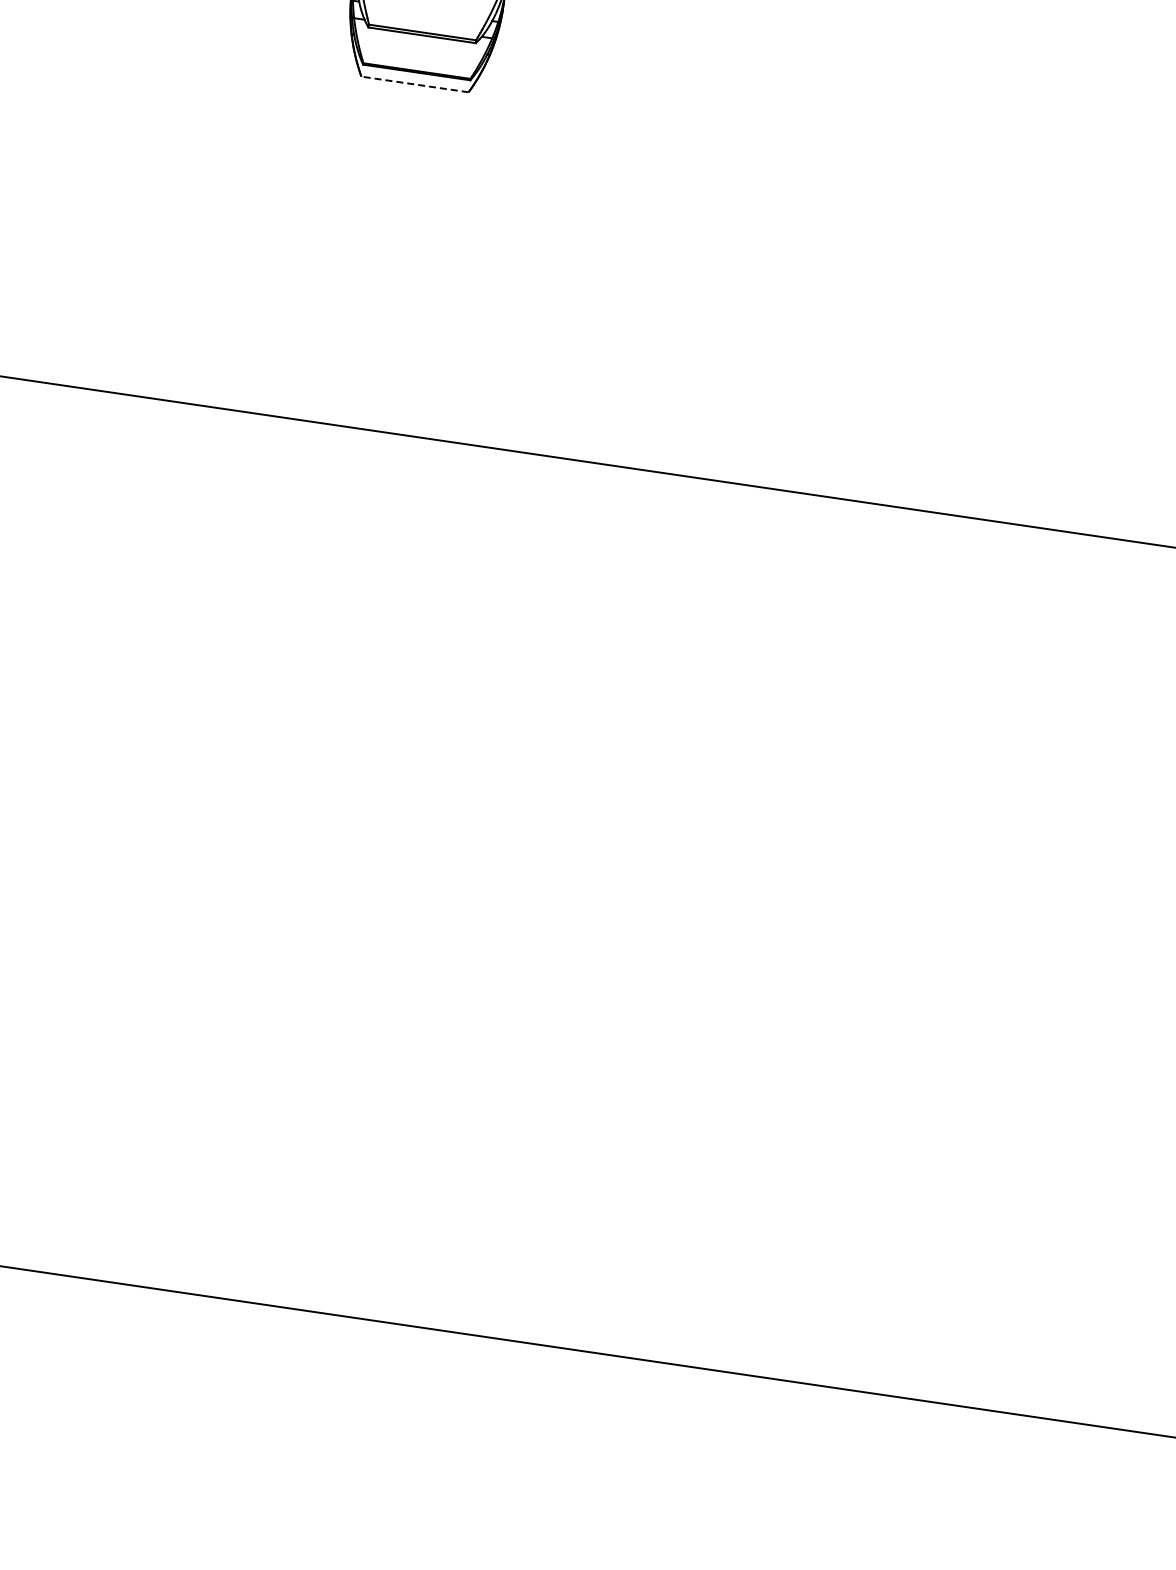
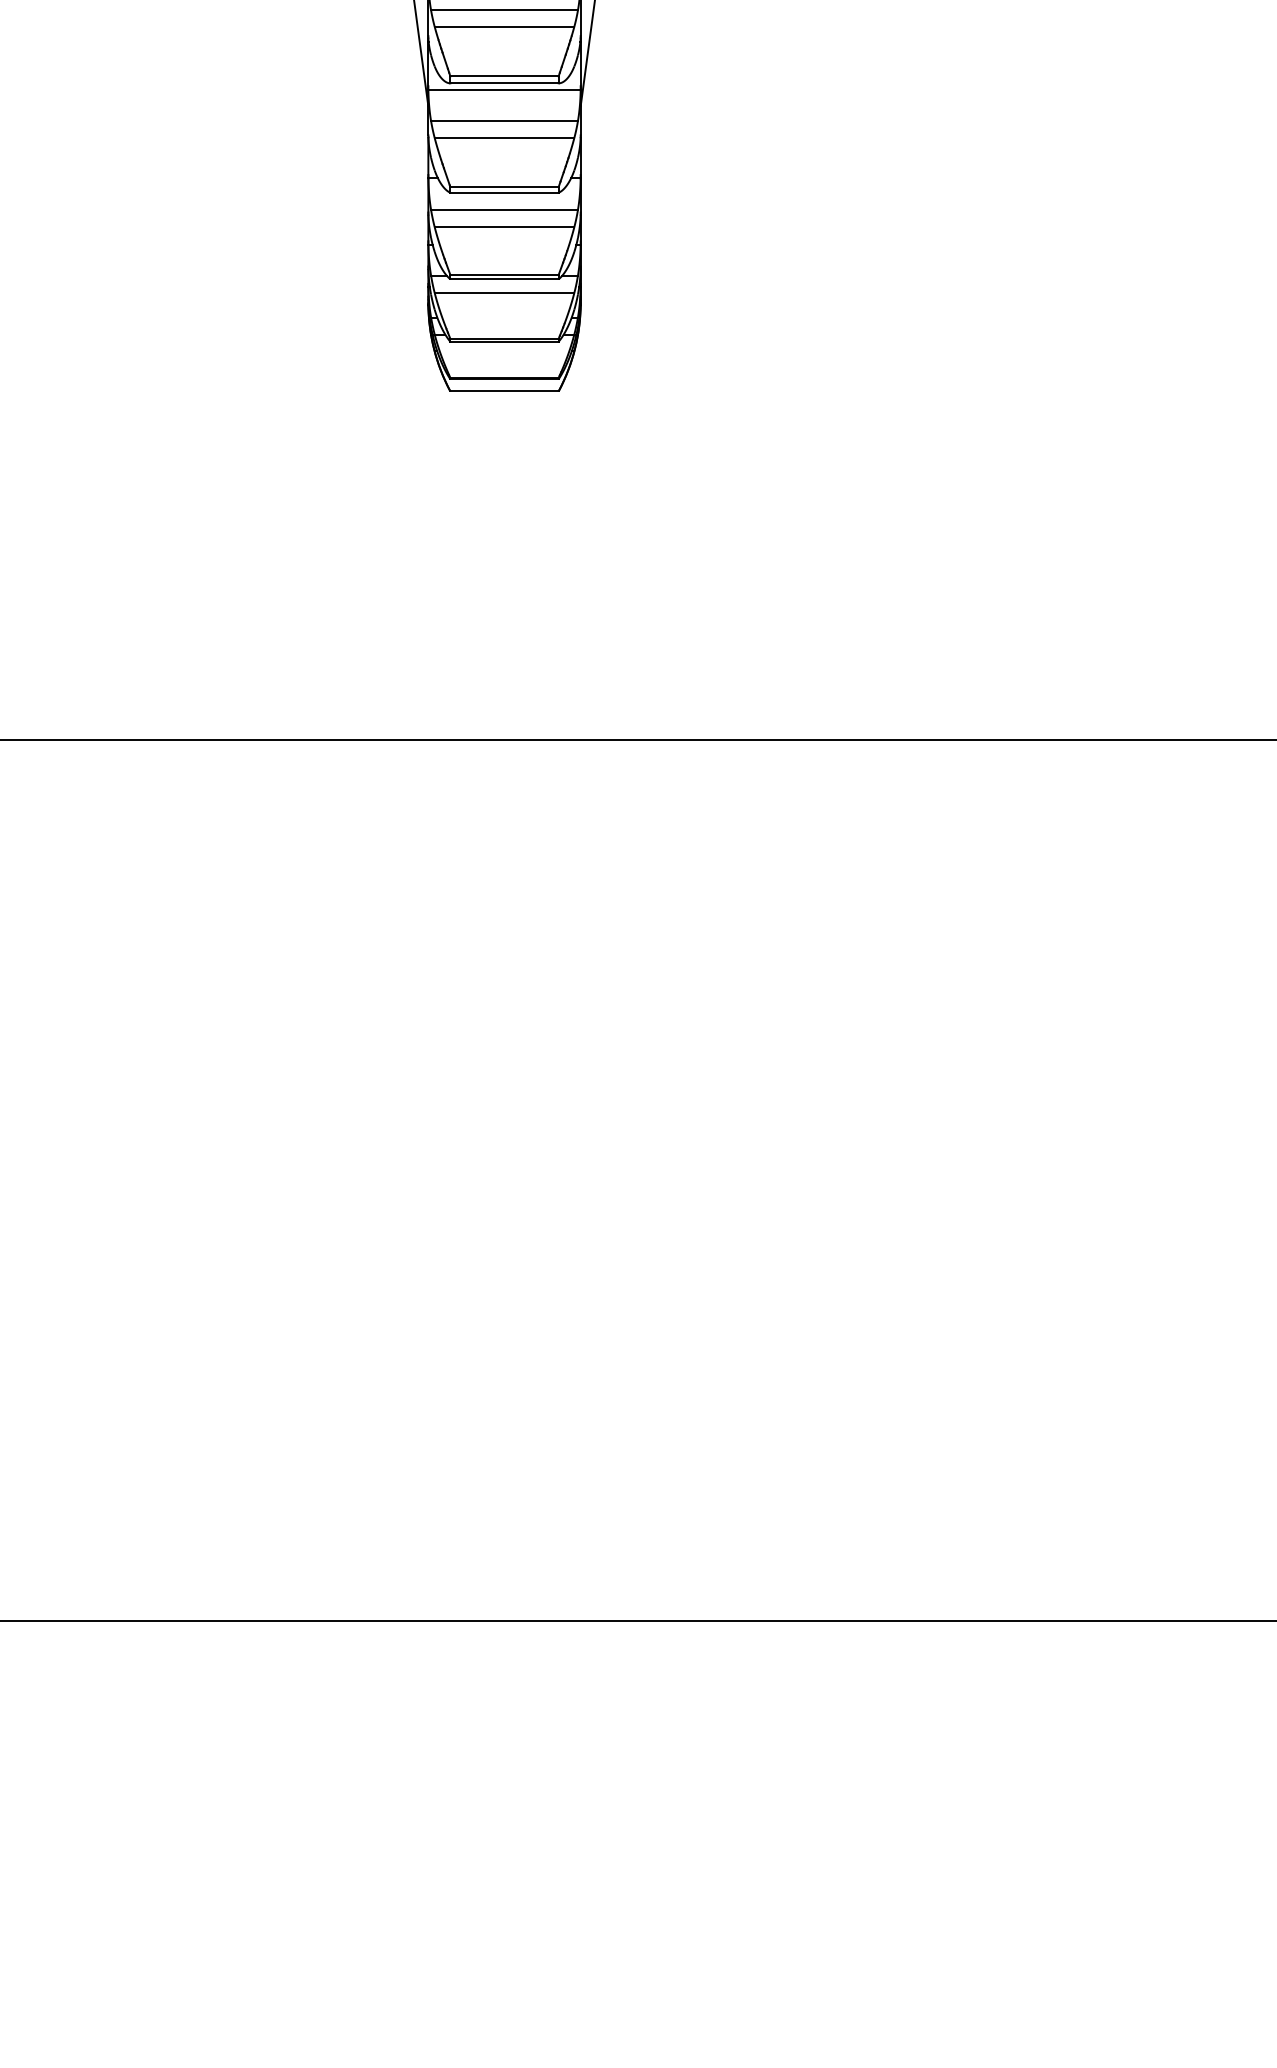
line: (414, 84) -> (504, 391), dashed -> solid

